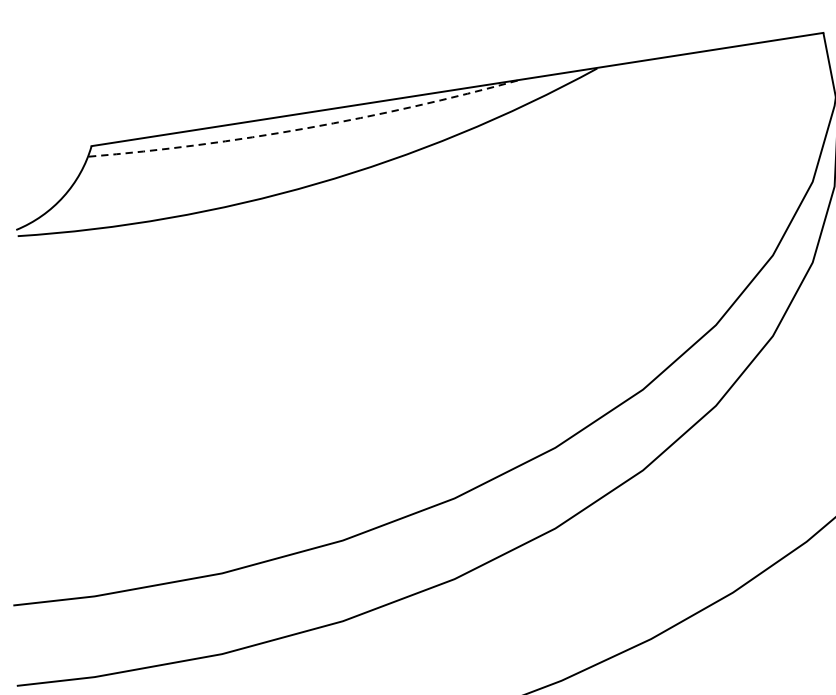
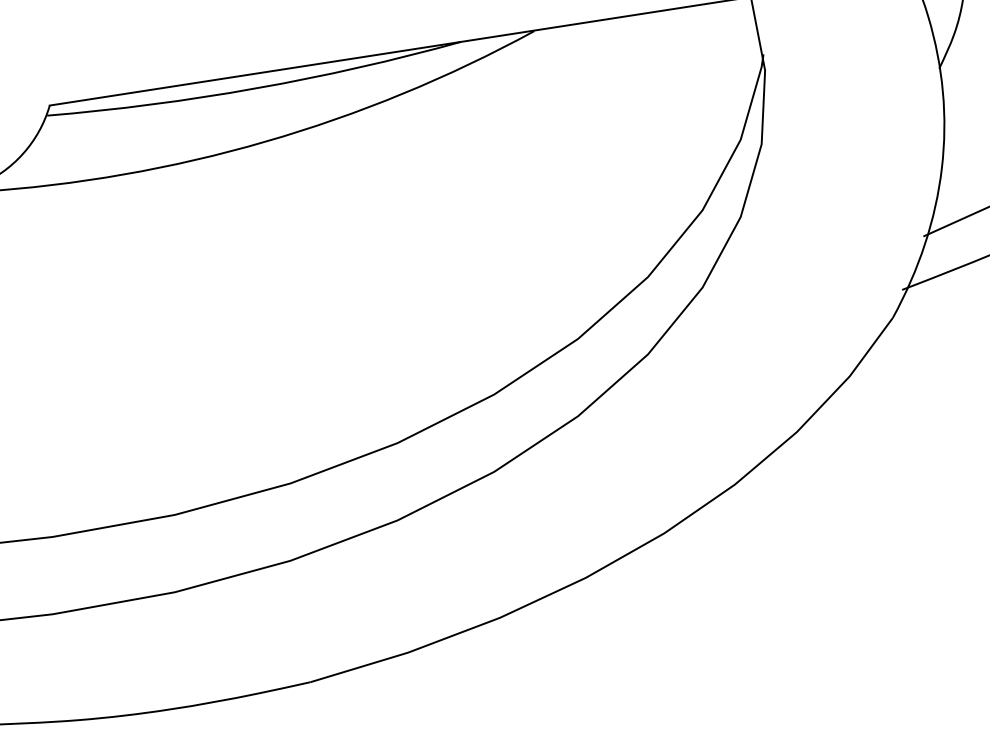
arc: (306, 128) -> (255, 88), dashed -> solid

